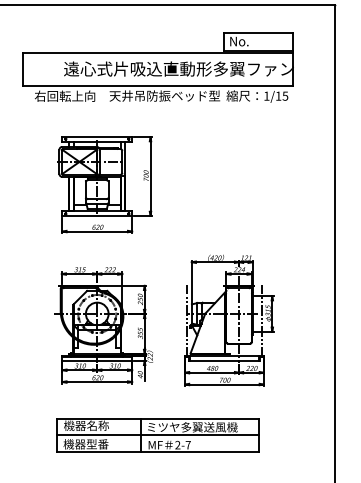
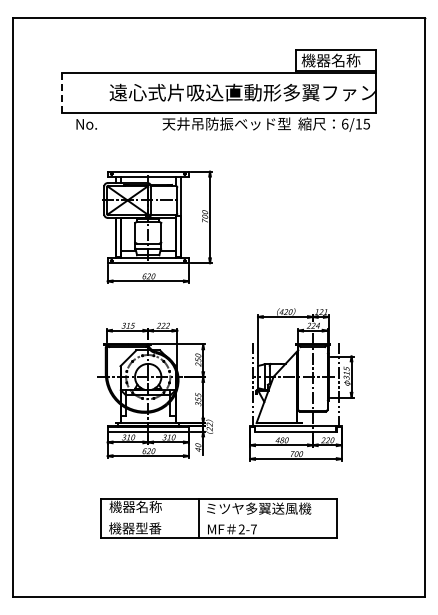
text: (254, 41) -> (330, 60), No. -> 機器名称
line: (23, 69) -> (62, 93), solid -> dashed
text: (64, 95) -> (110, 123), 右回転上向 -> No.
text: (267, 95) -> (345, 123), 1/15 -> 6/15
line: (157, 435) -> (218, 518), removed

